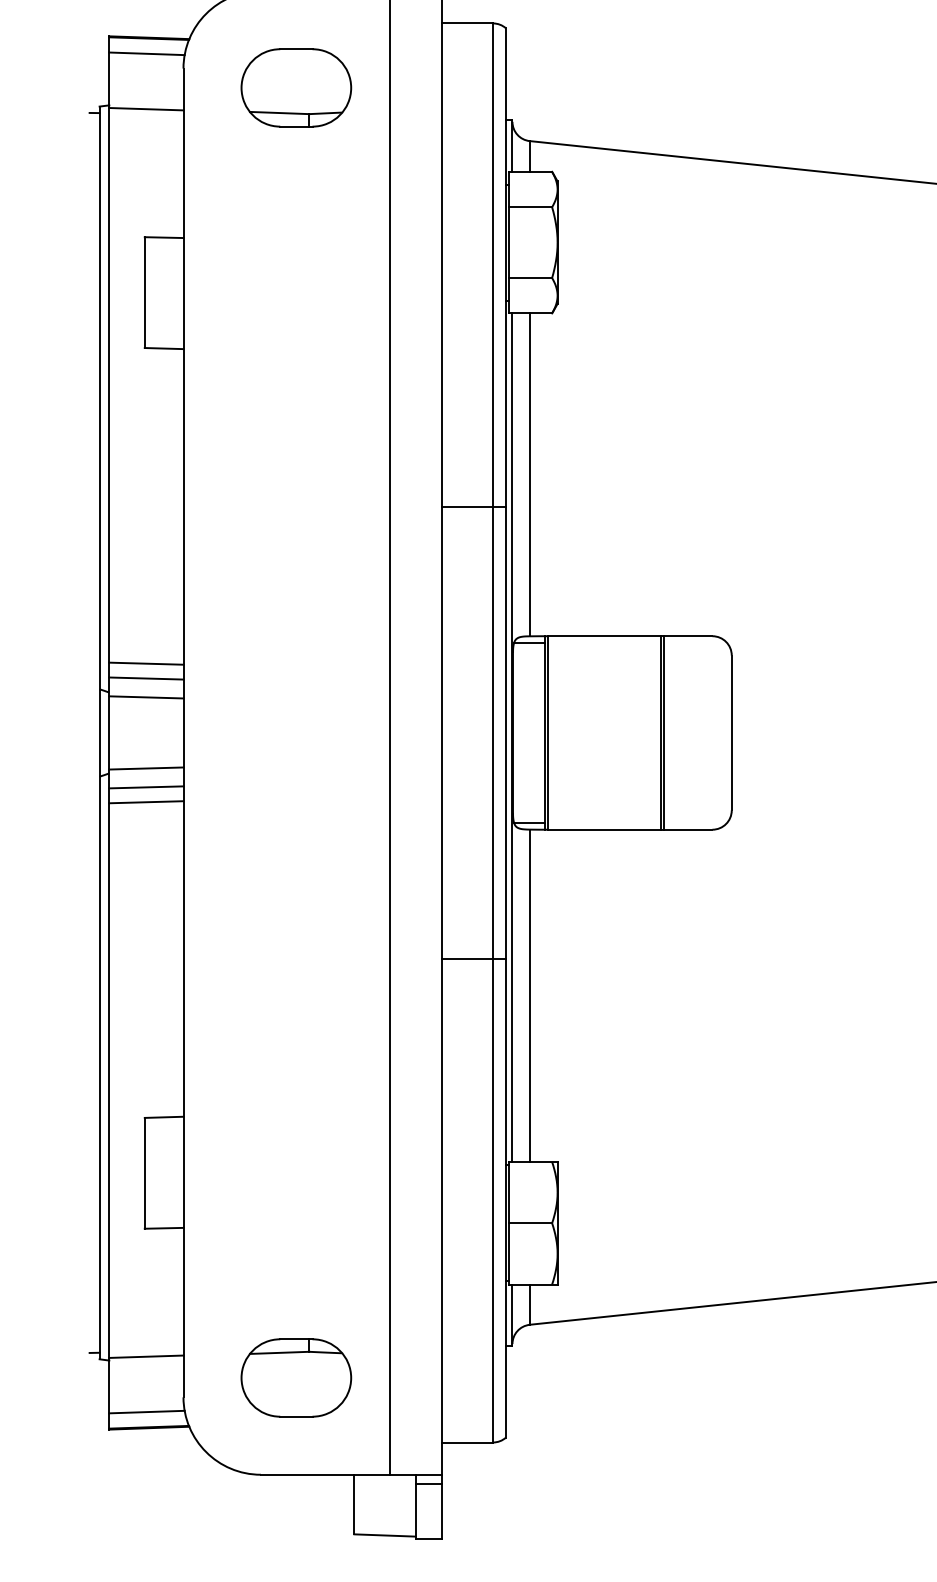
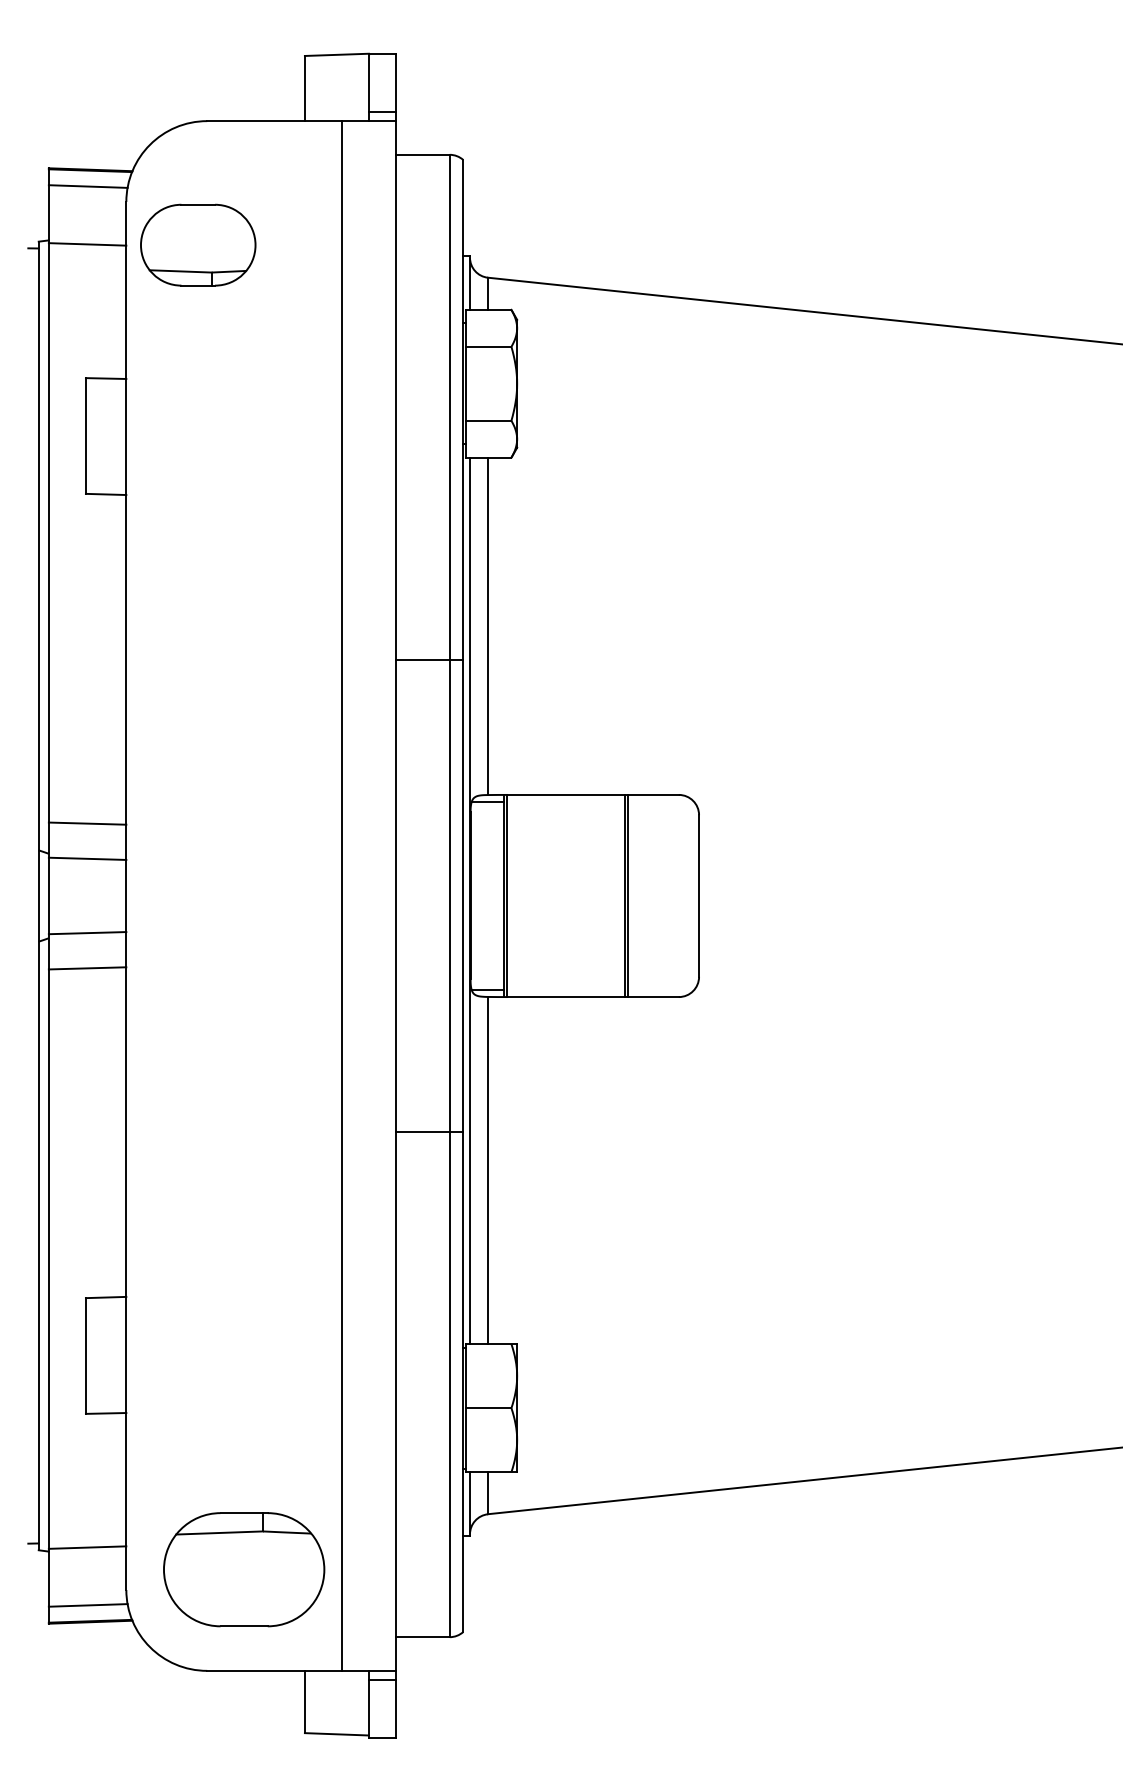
part: (296, 87) -> (198, 244), moved
line: (146, 678) -> (87, 839), removed
line: (146, 787) -> (87, 952), removed
part: (296, 1377) -> (244, 1569), size x1.4

